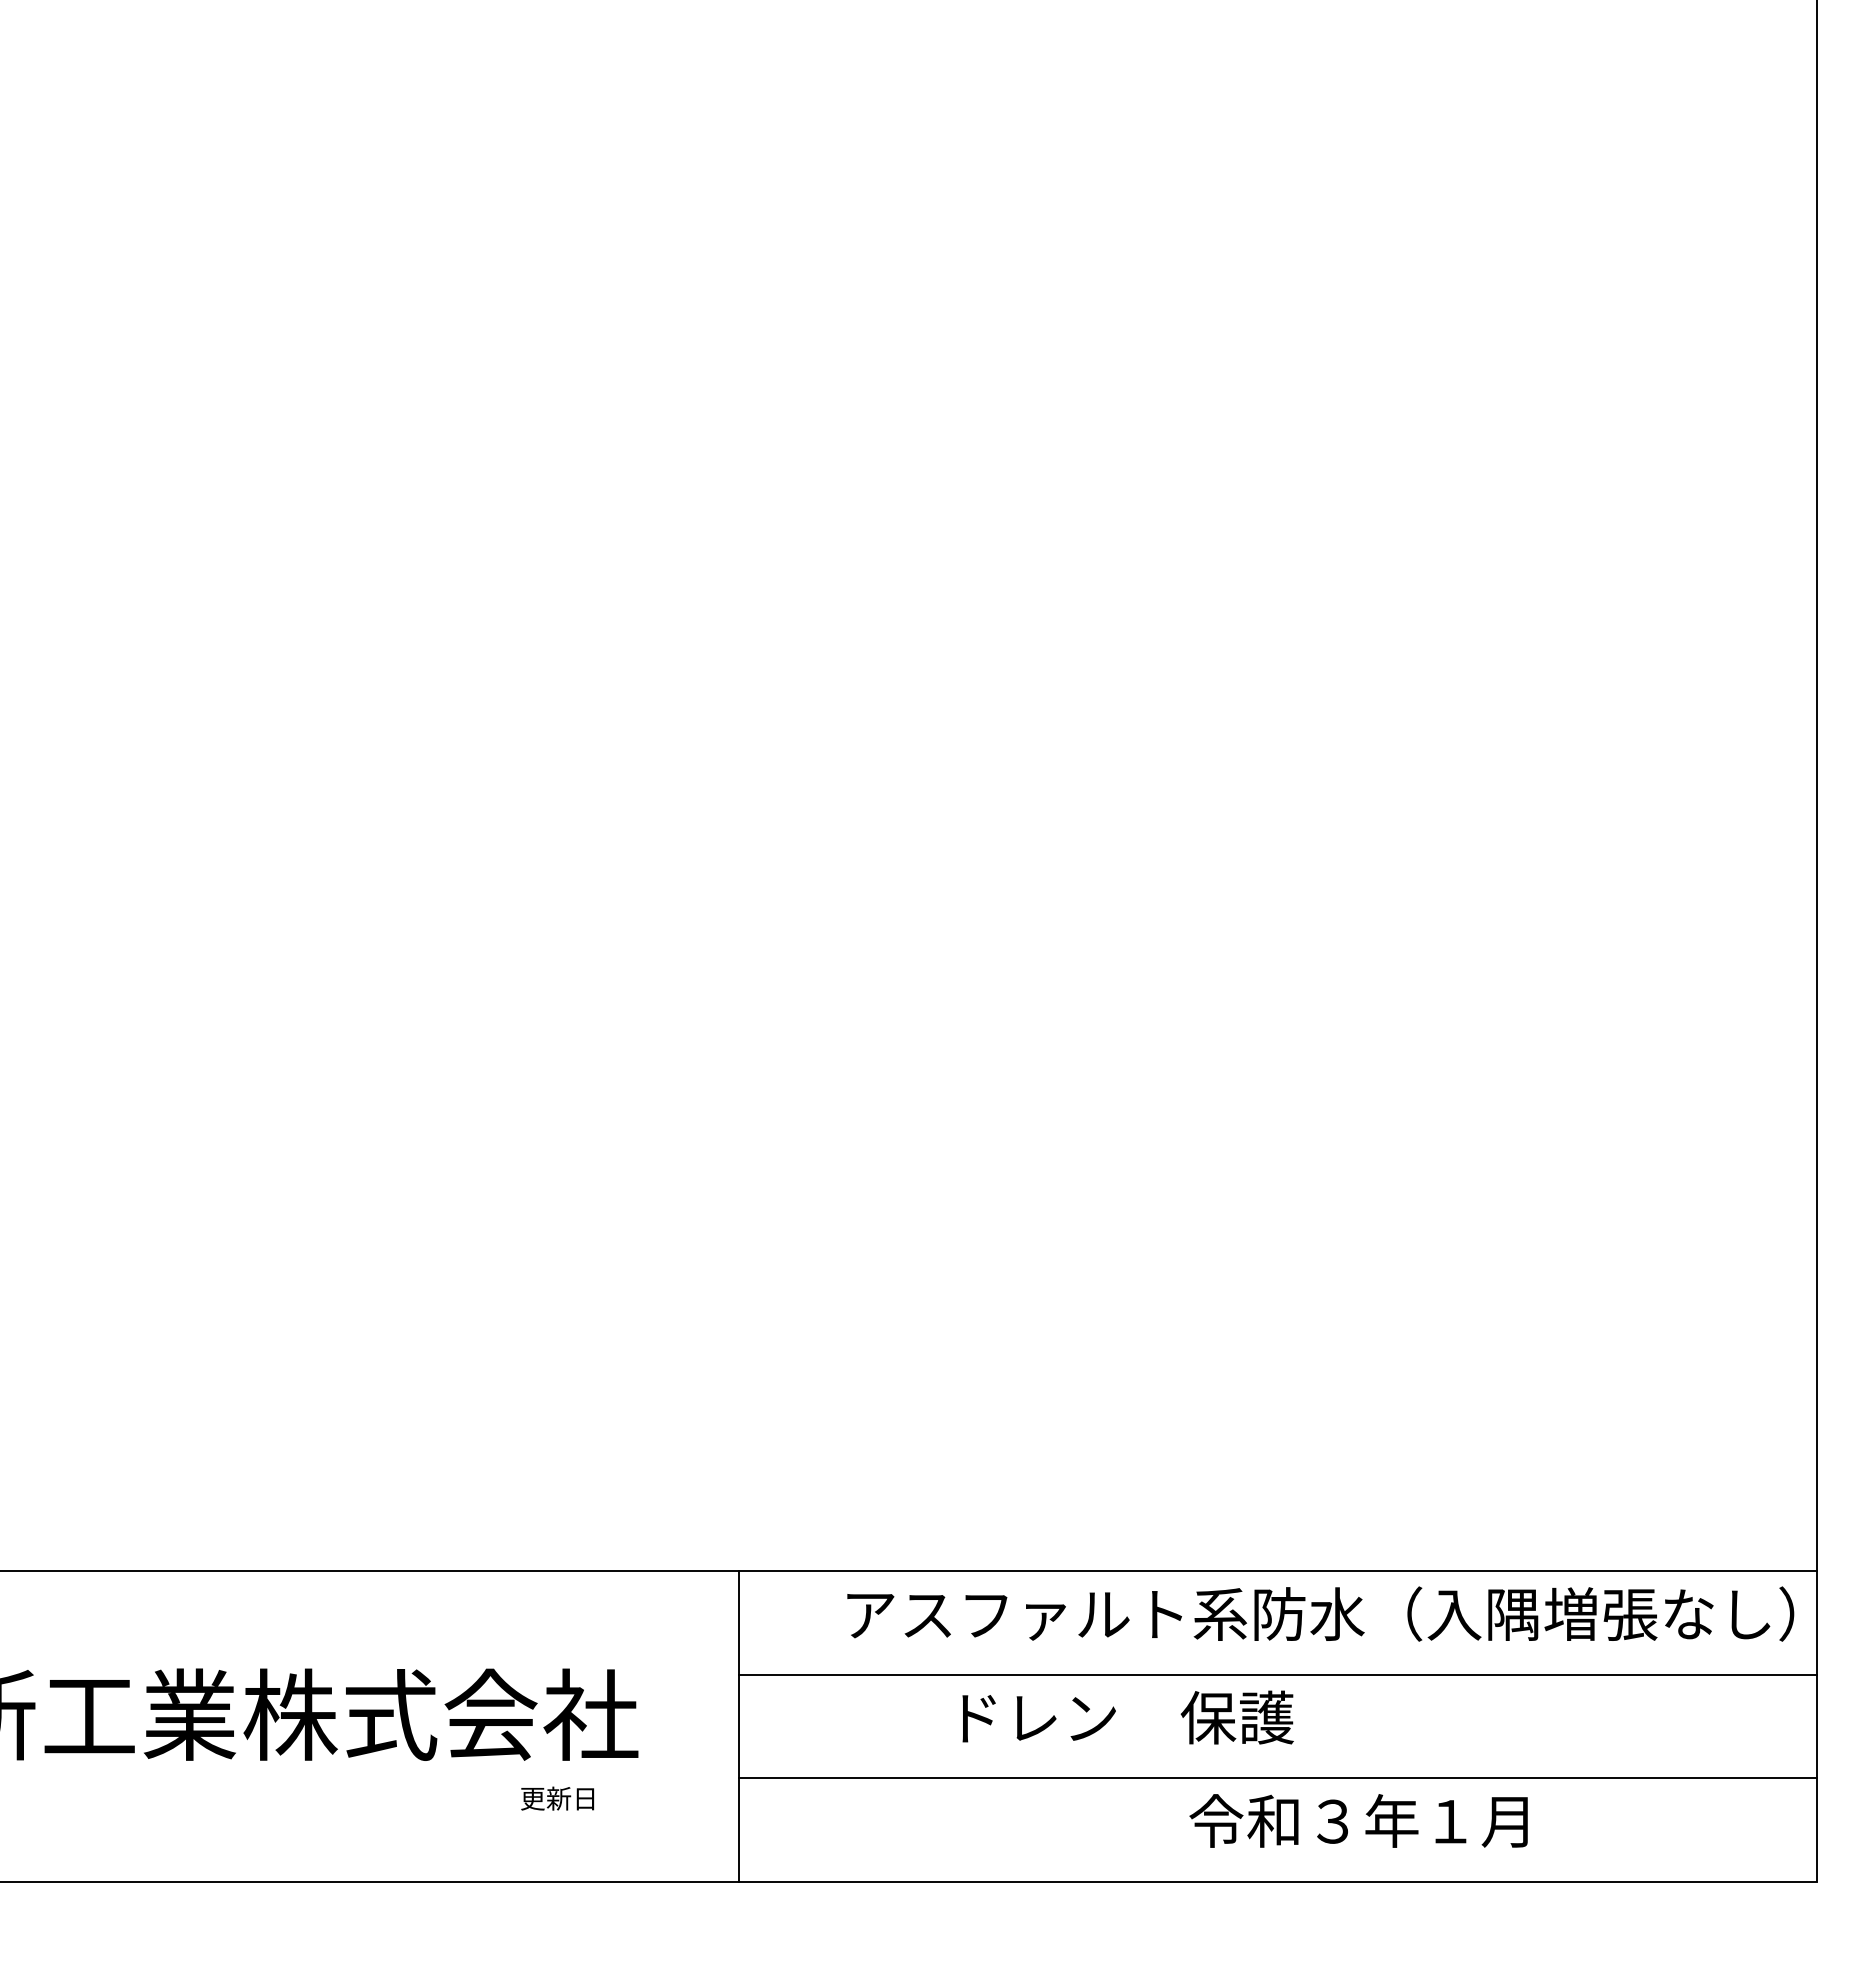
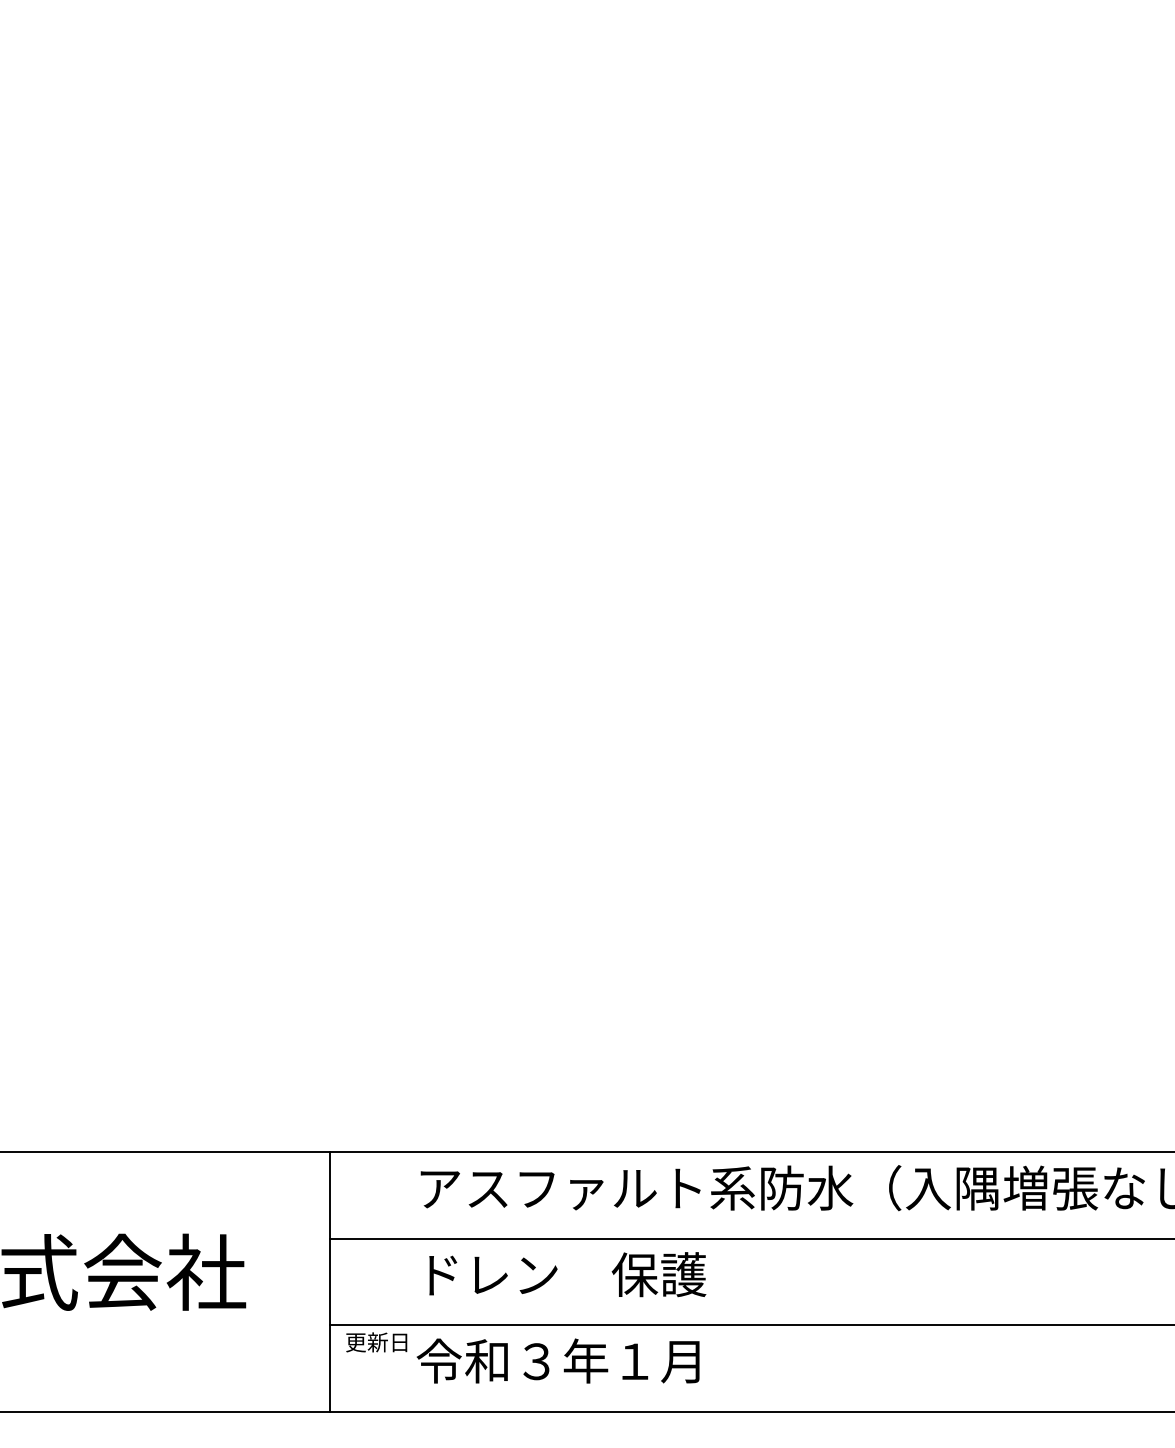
text: (1127, 1717) -> (567, 1274), moved
text: (557, 1798) -> (376, 1342), moved
text: (1358, 1820) -> (558, 1360), moved

